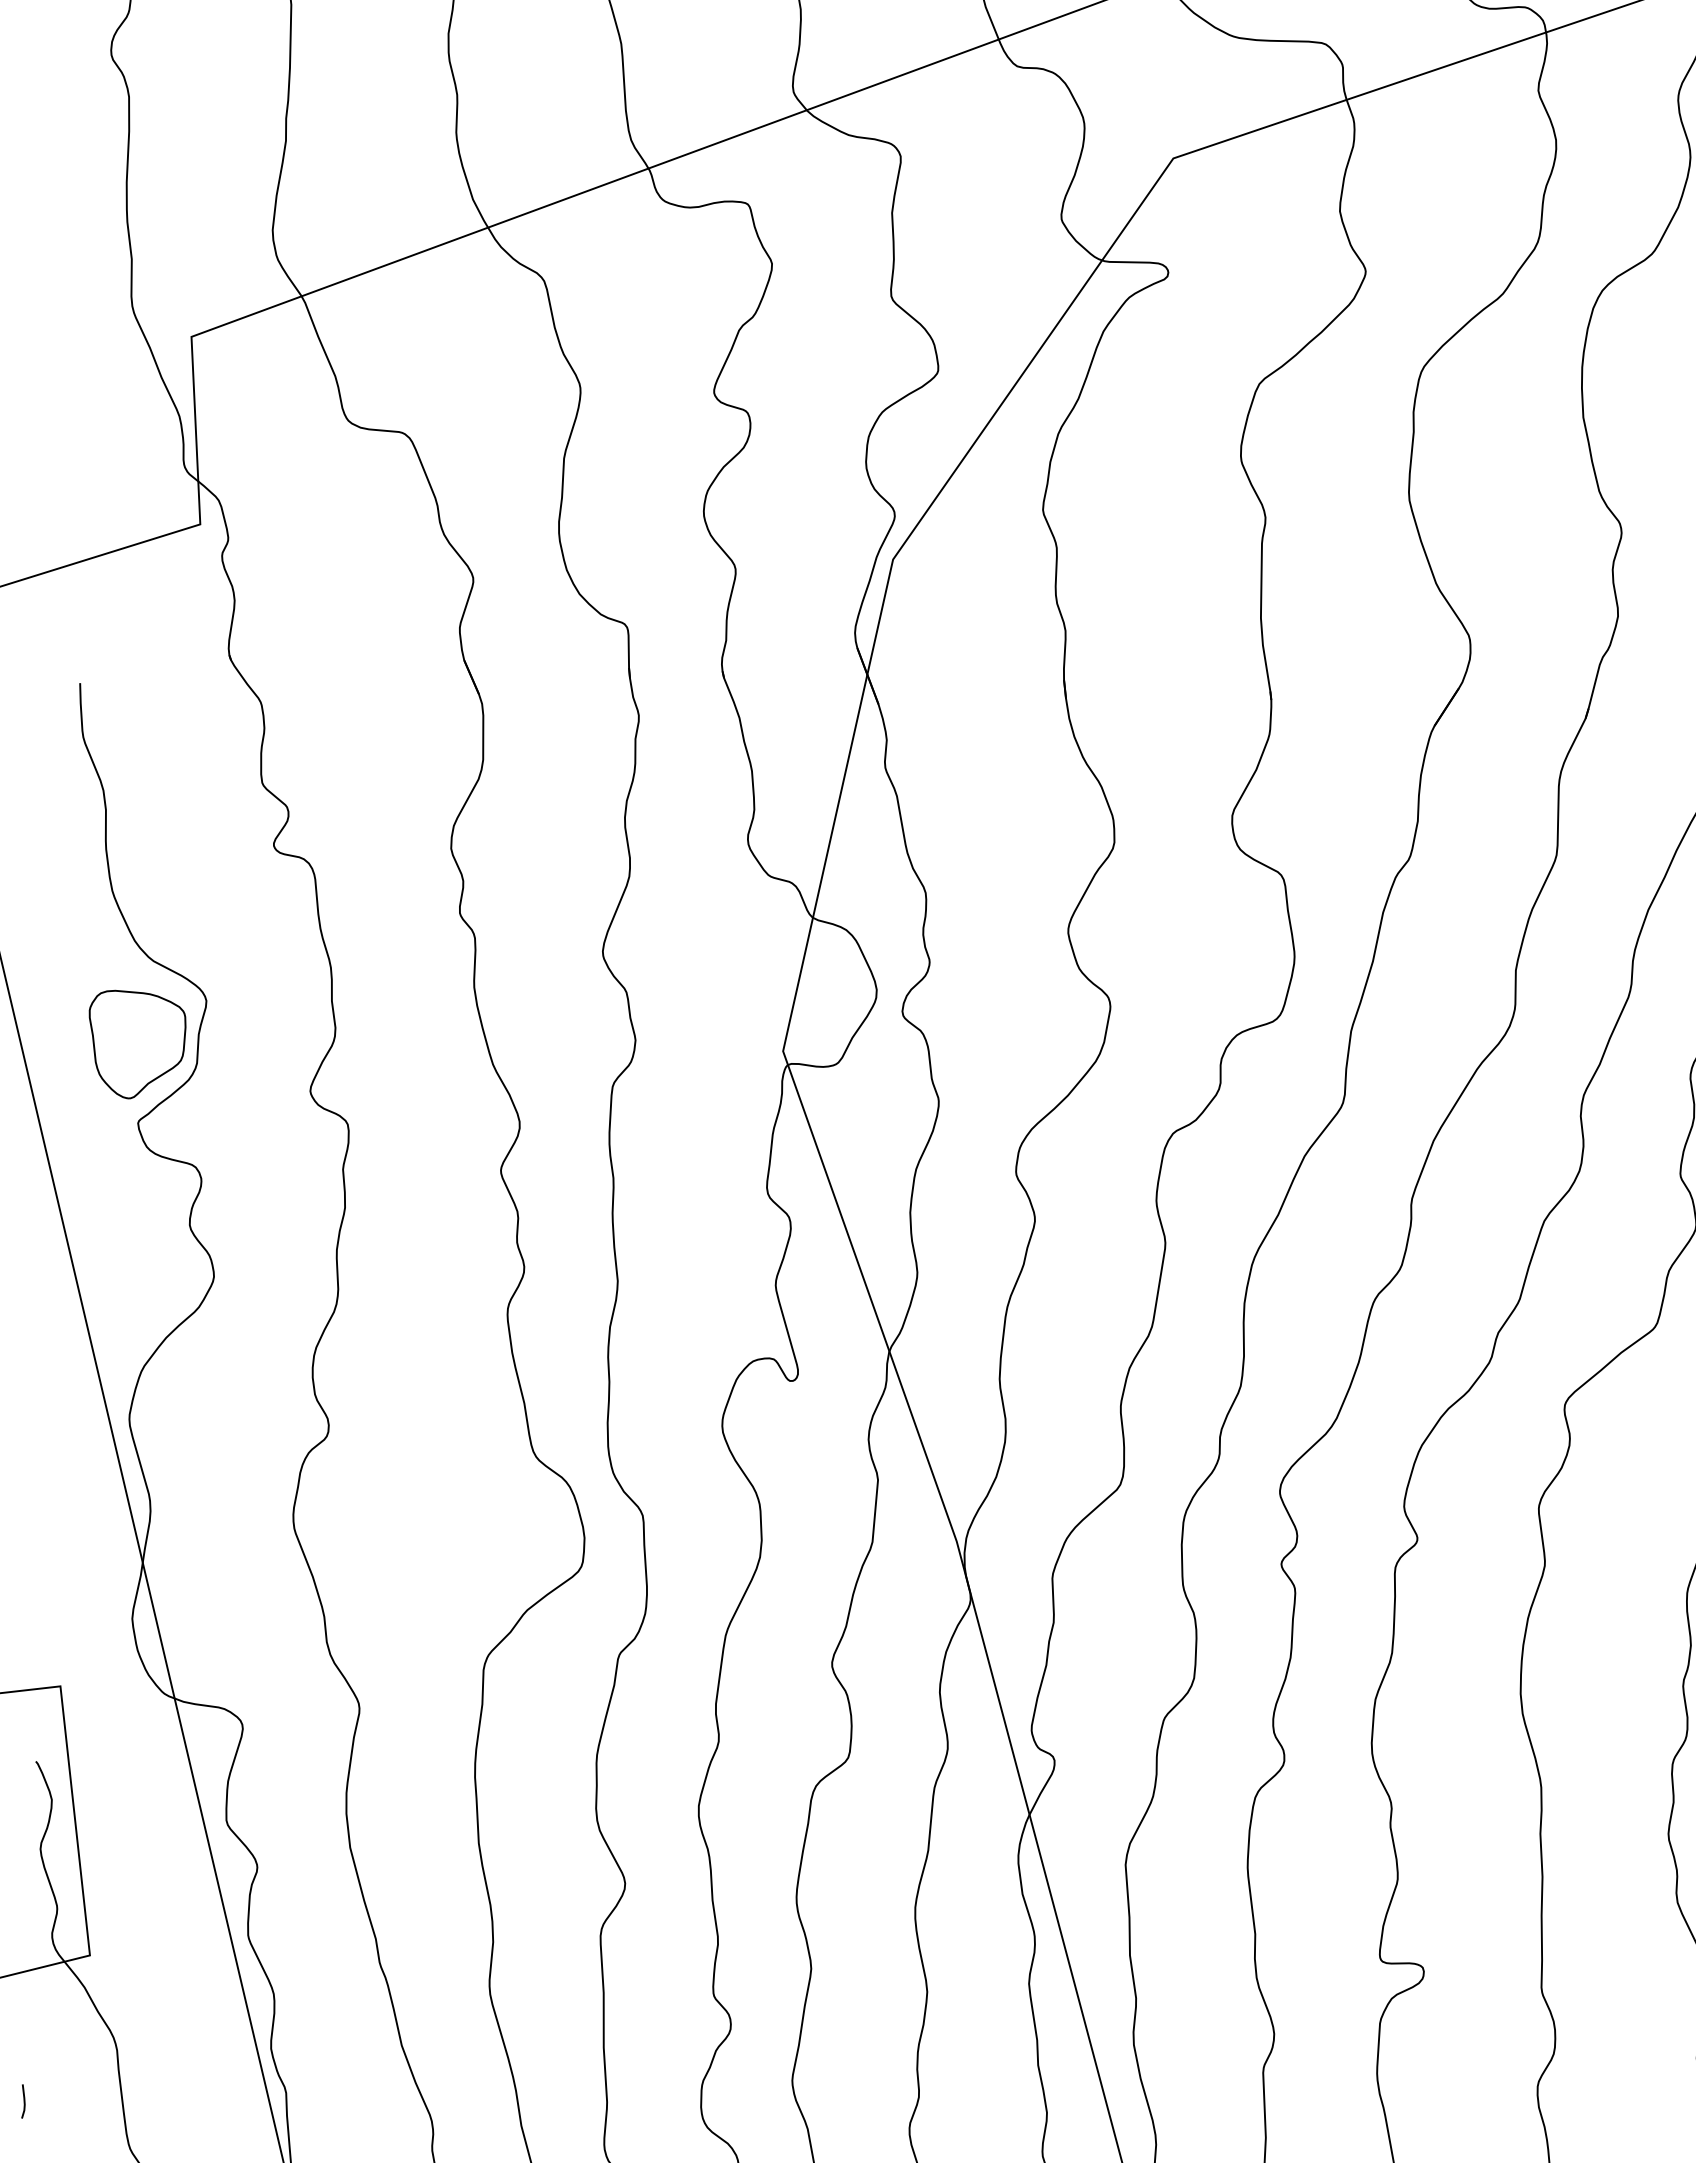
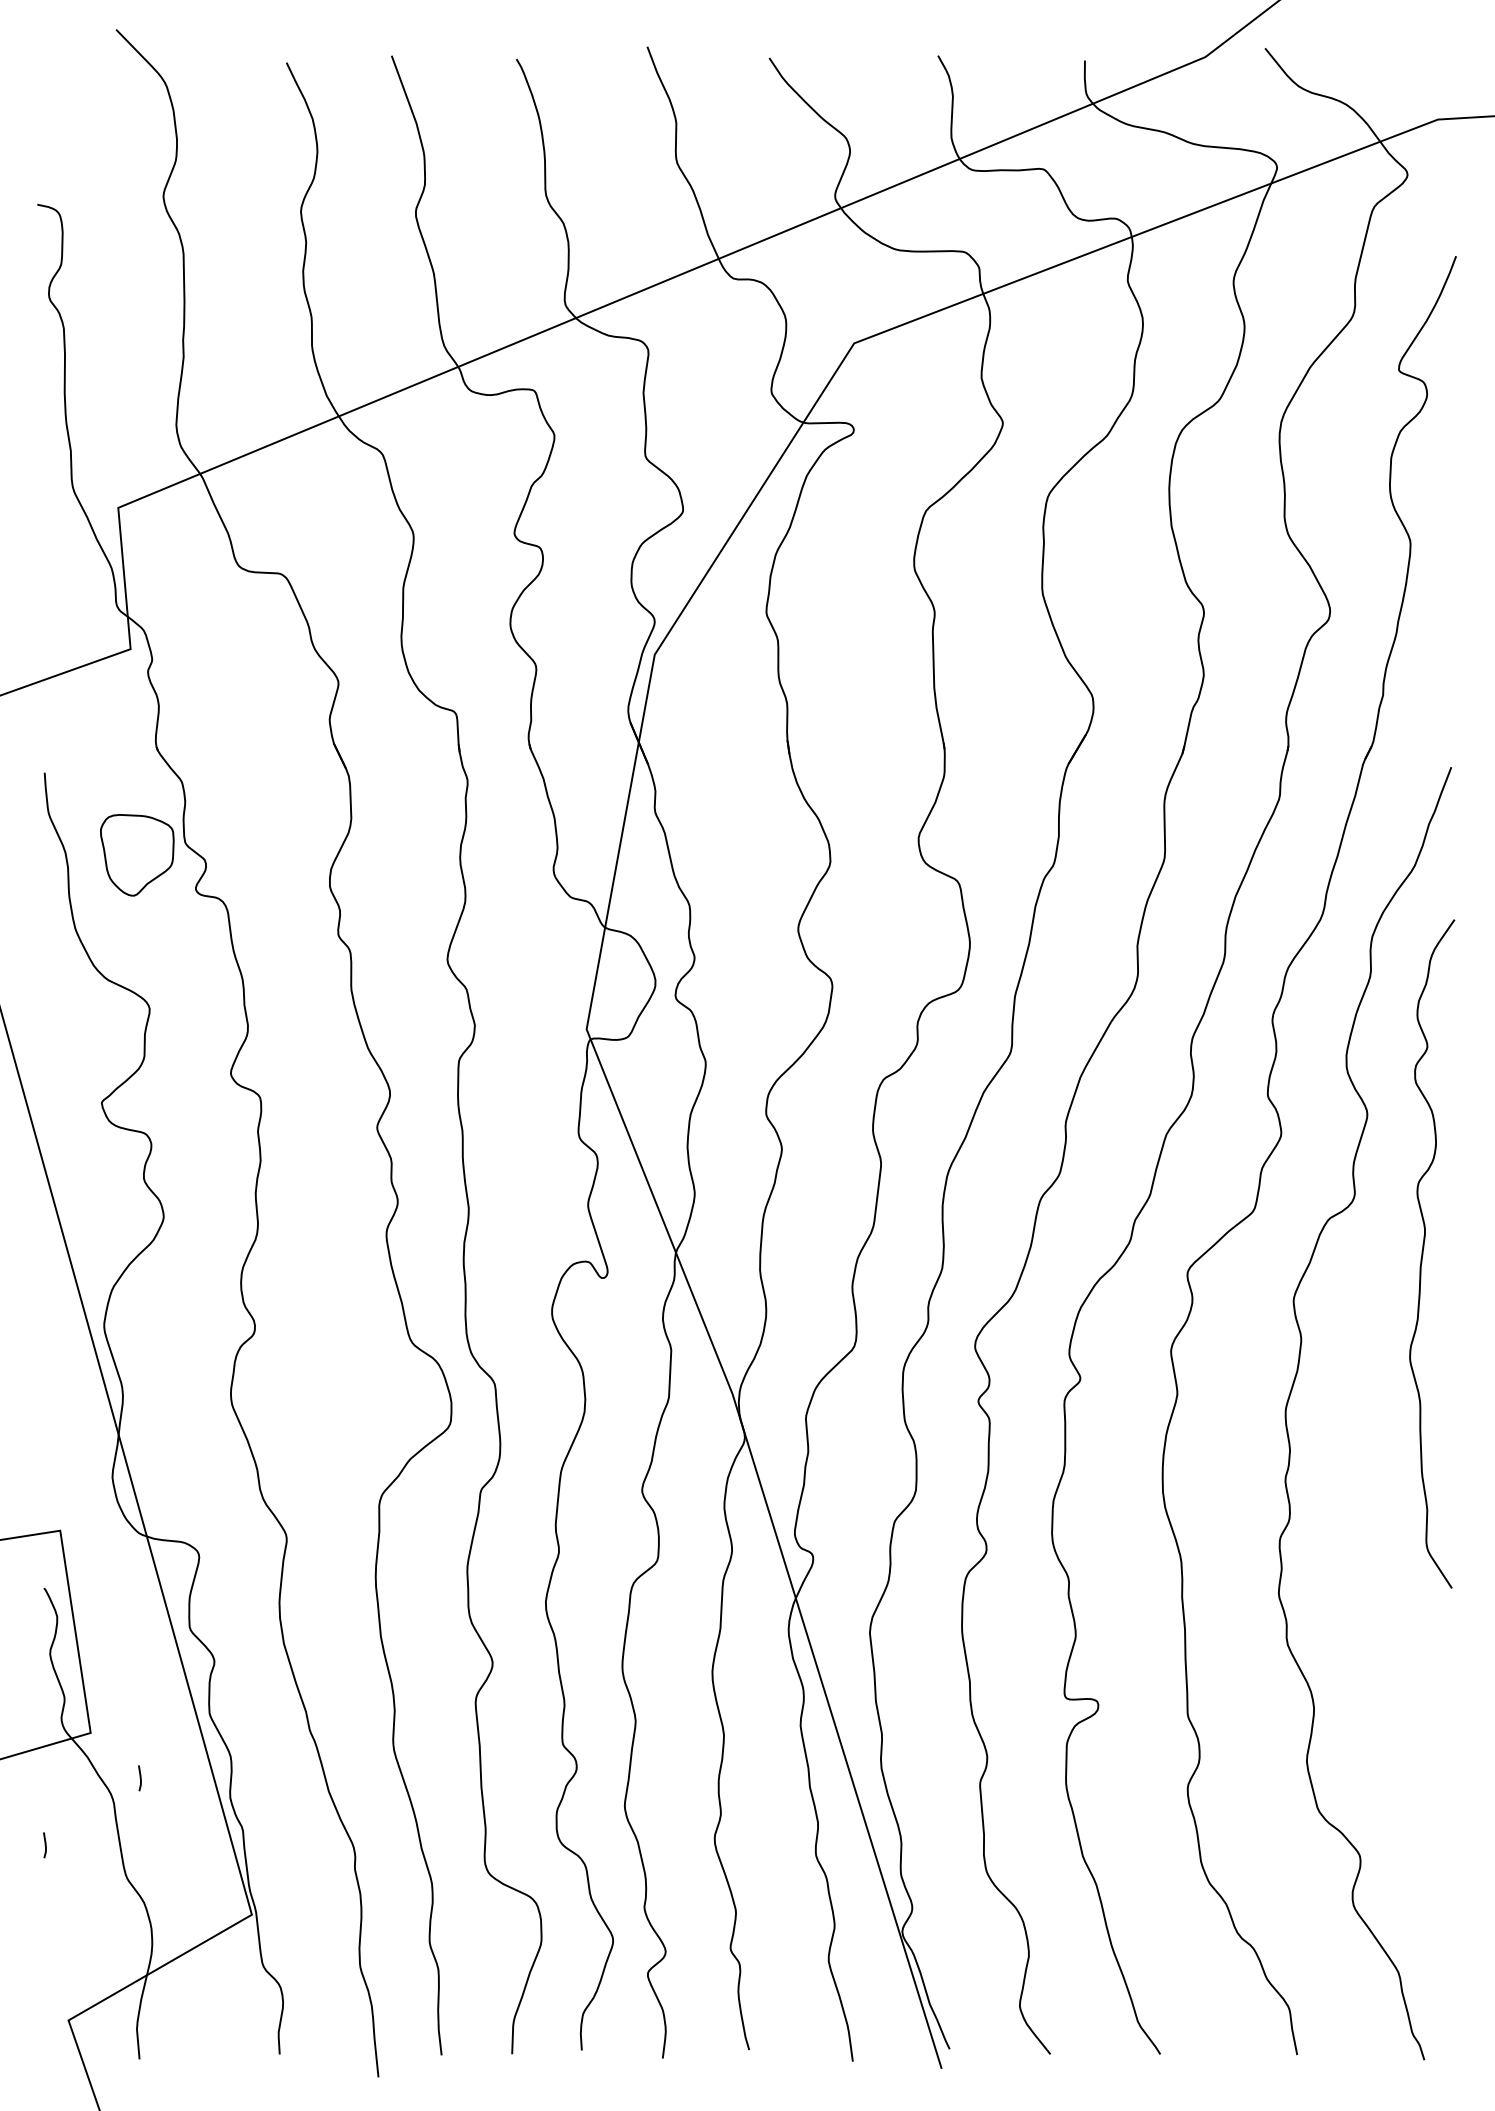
part: (136, 1045) -> (137, 855), moved
line: (152, 2018) -> (139, 1778), added

